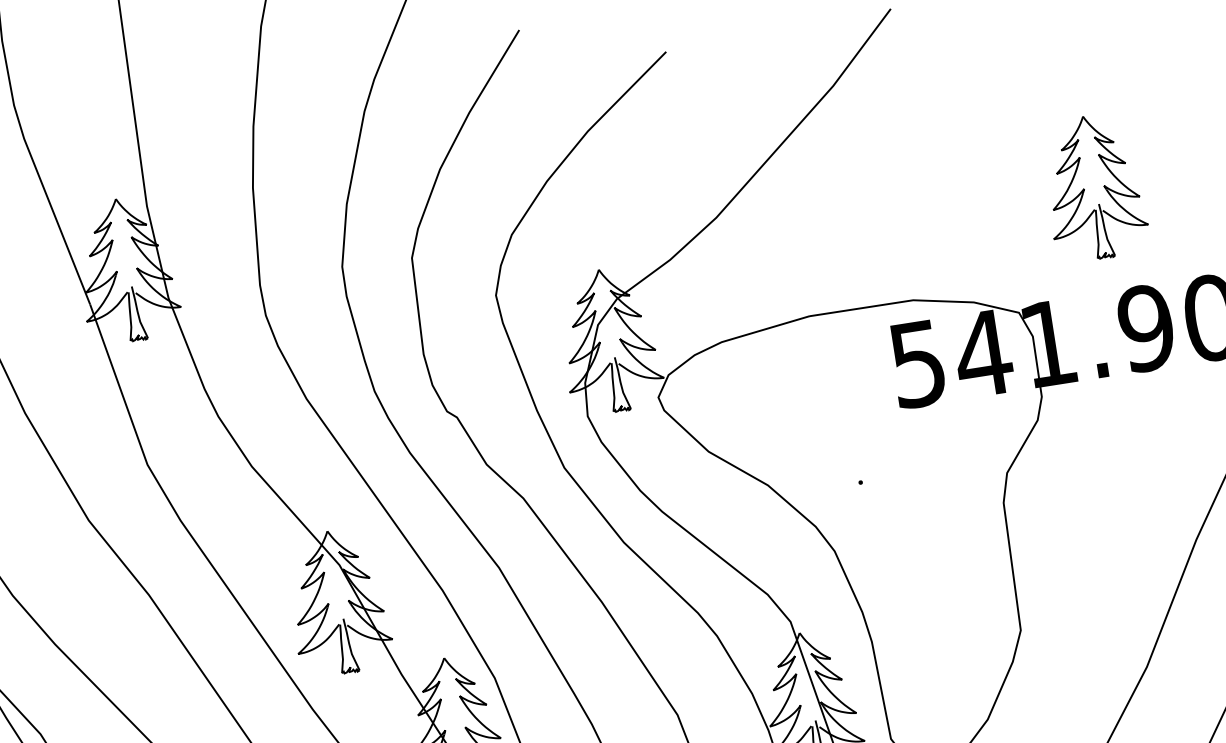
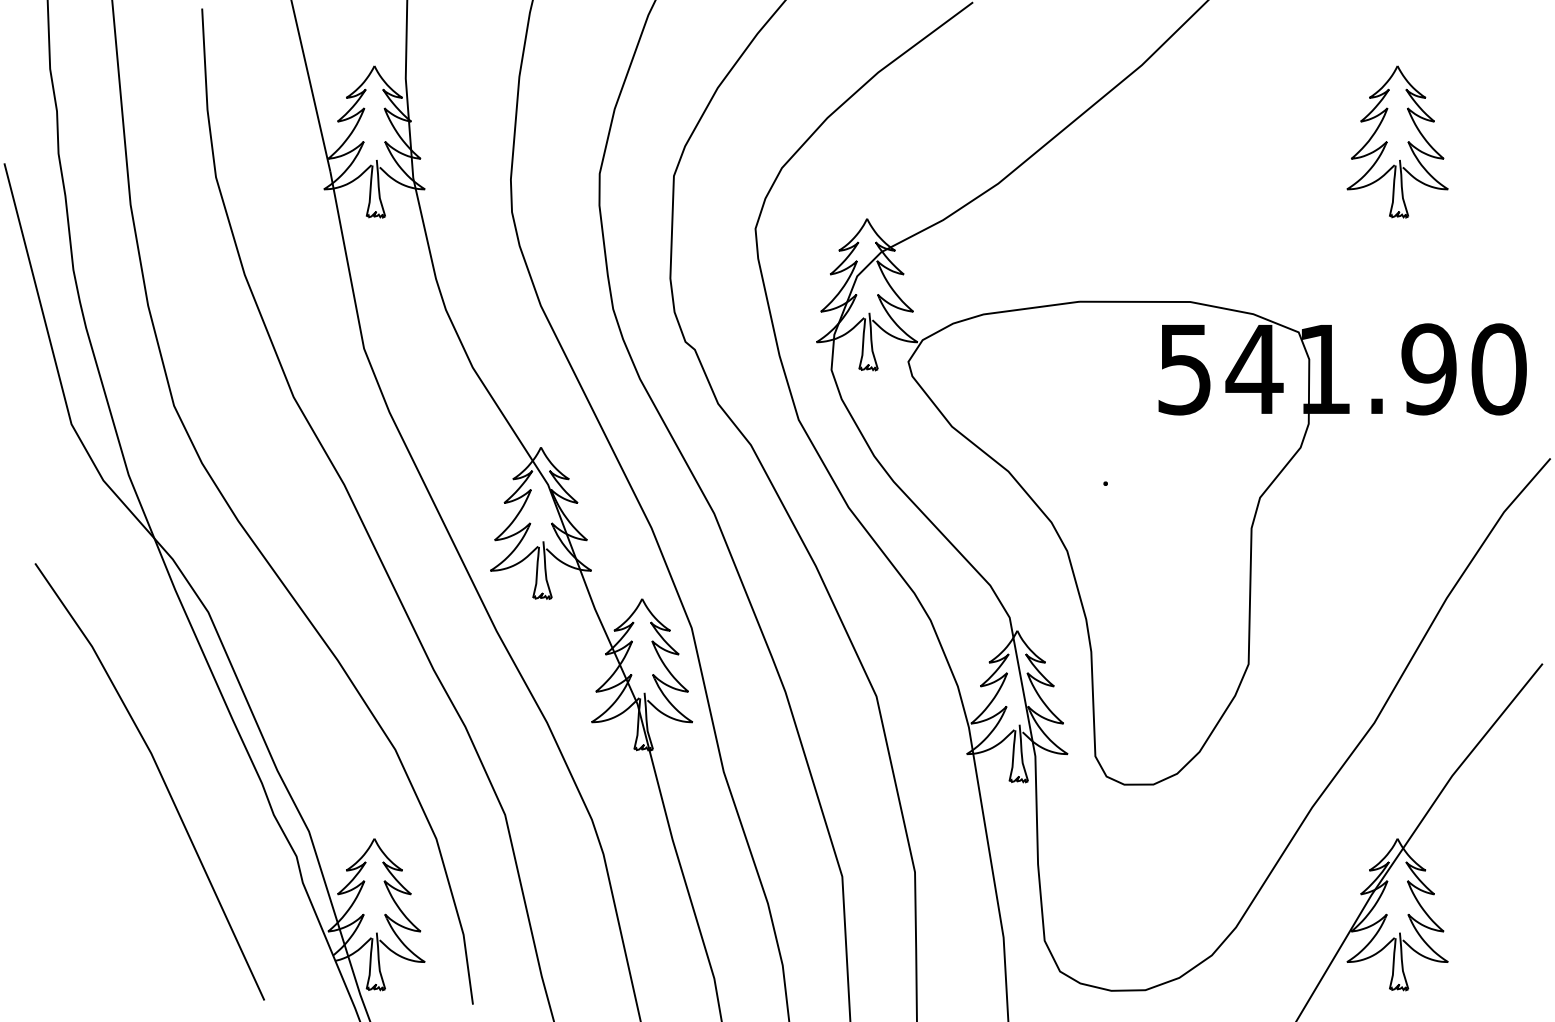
part: (1093, 187) -> (1397, 141), moved

